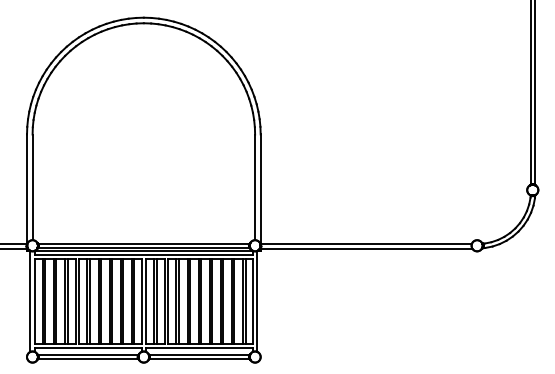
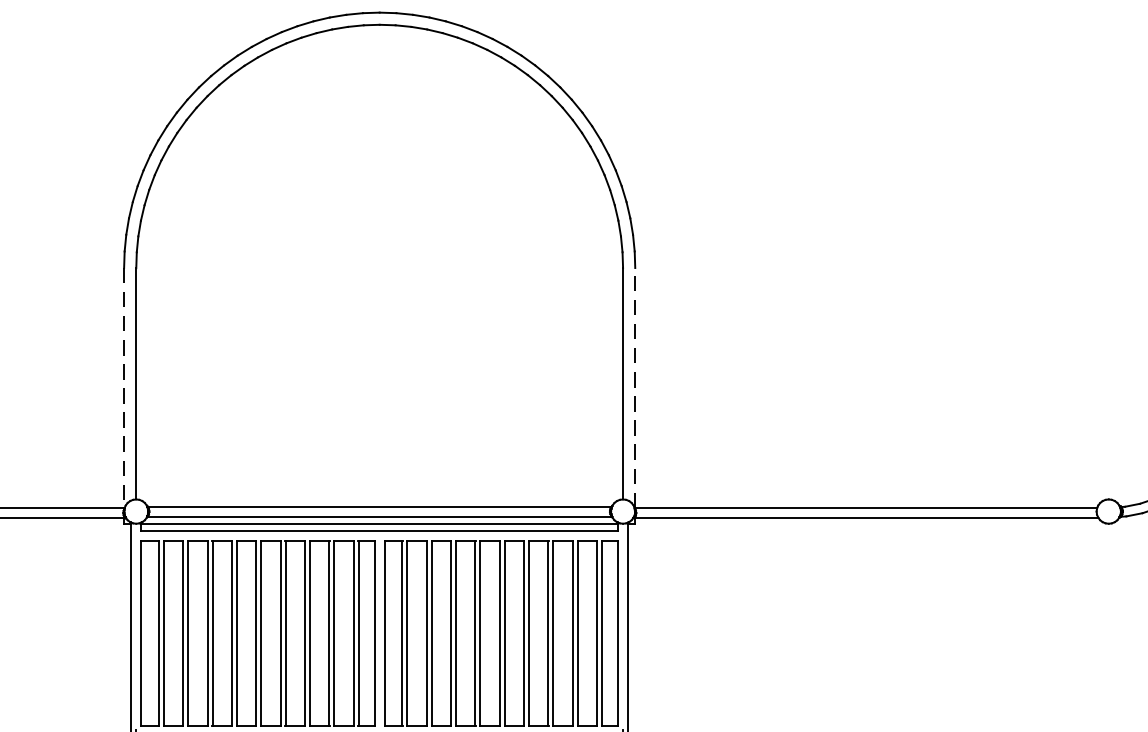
line: (27, 189) -> (125, 388), solid -> dashed
line: (260, 189) -> (634, 388), solid -> dashed

